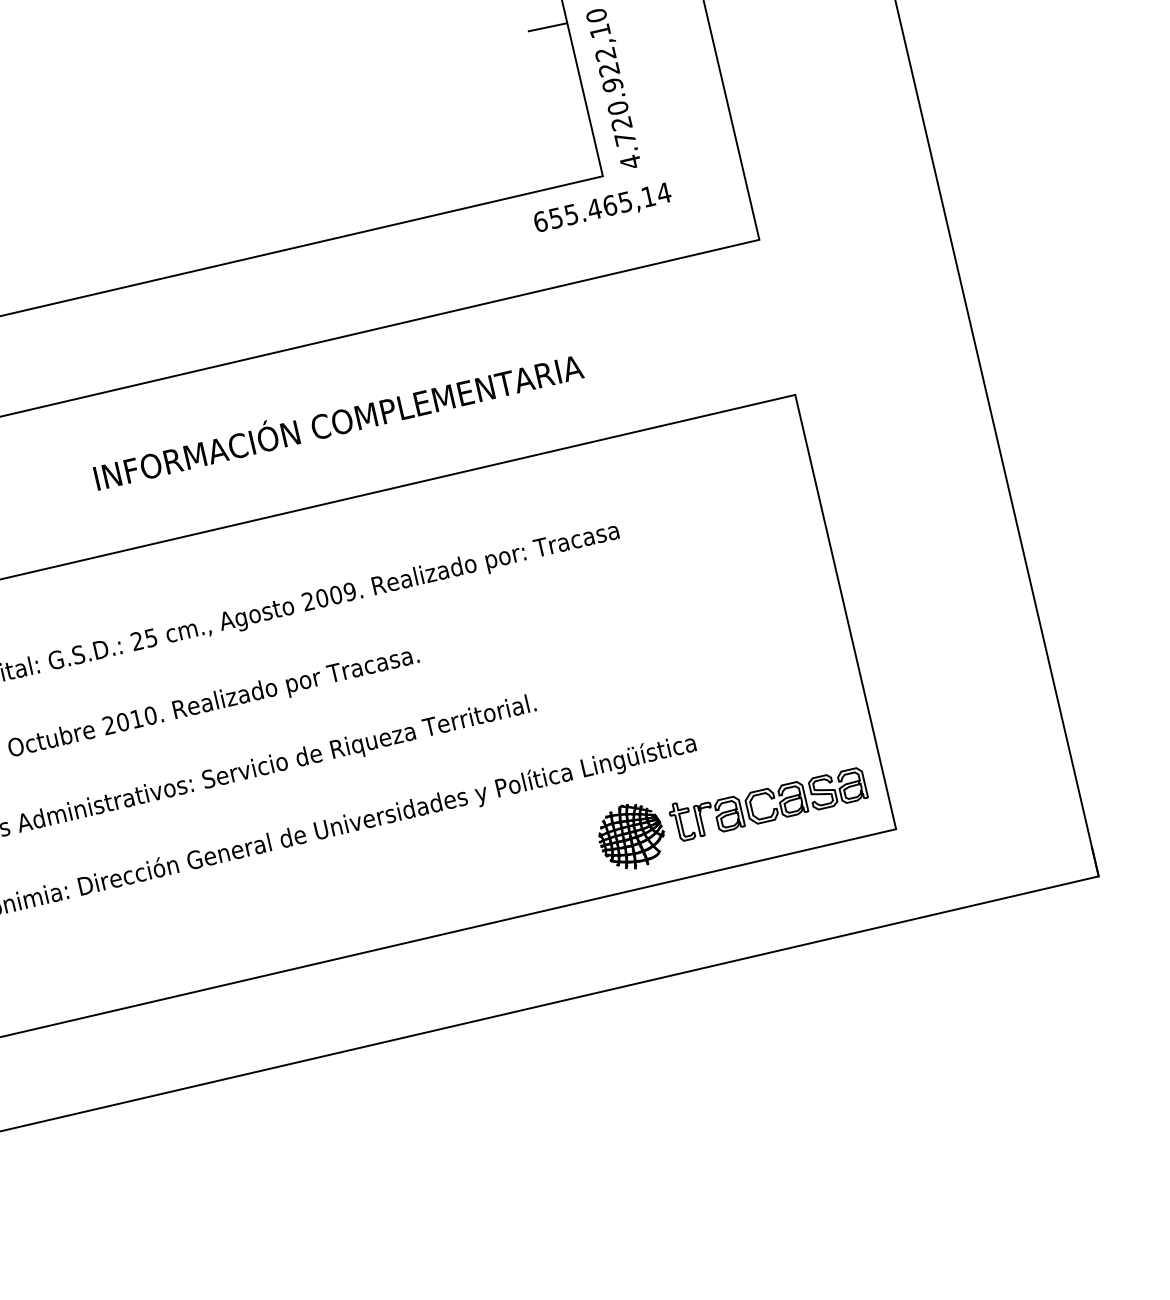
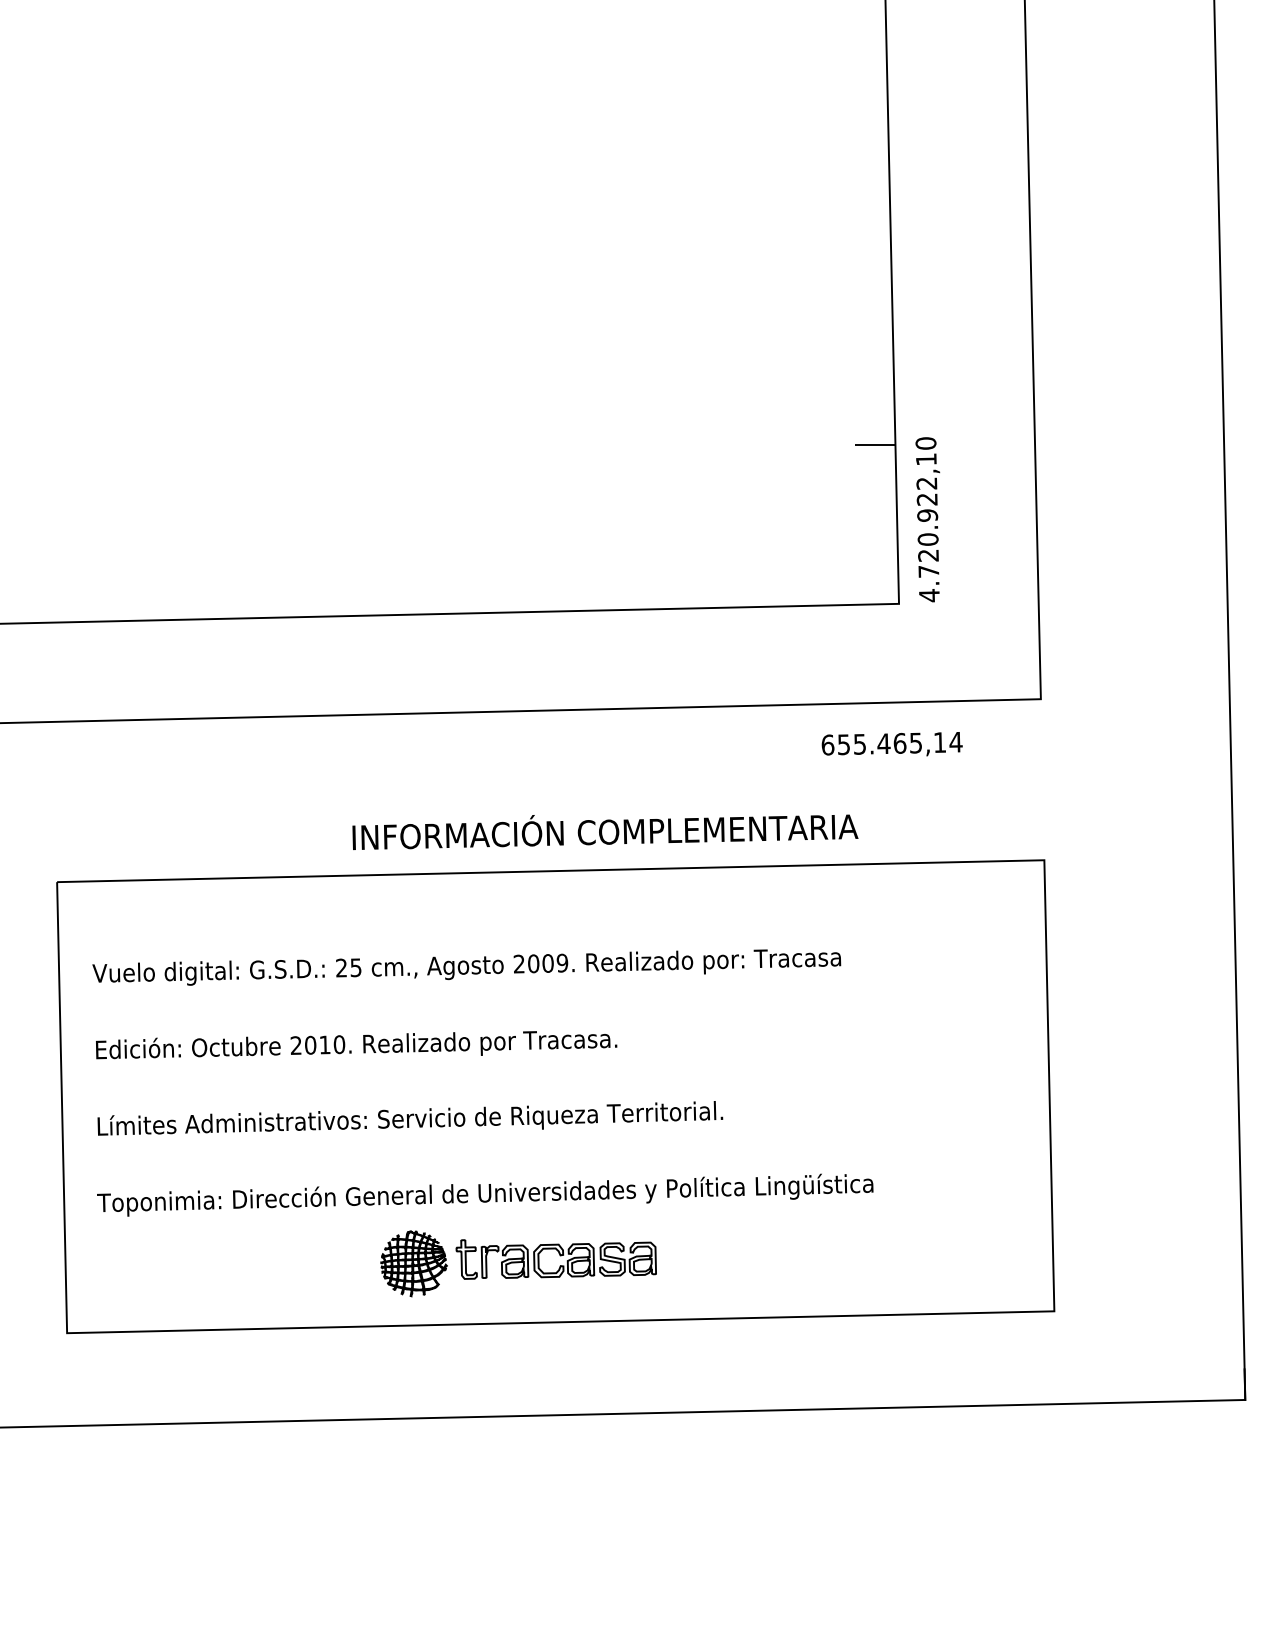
text: (602, 208) -> (891, 744), moved
text: (338, 421) -> (605, 831), moved
part: (732, 815) -> (518, 1263), moved

